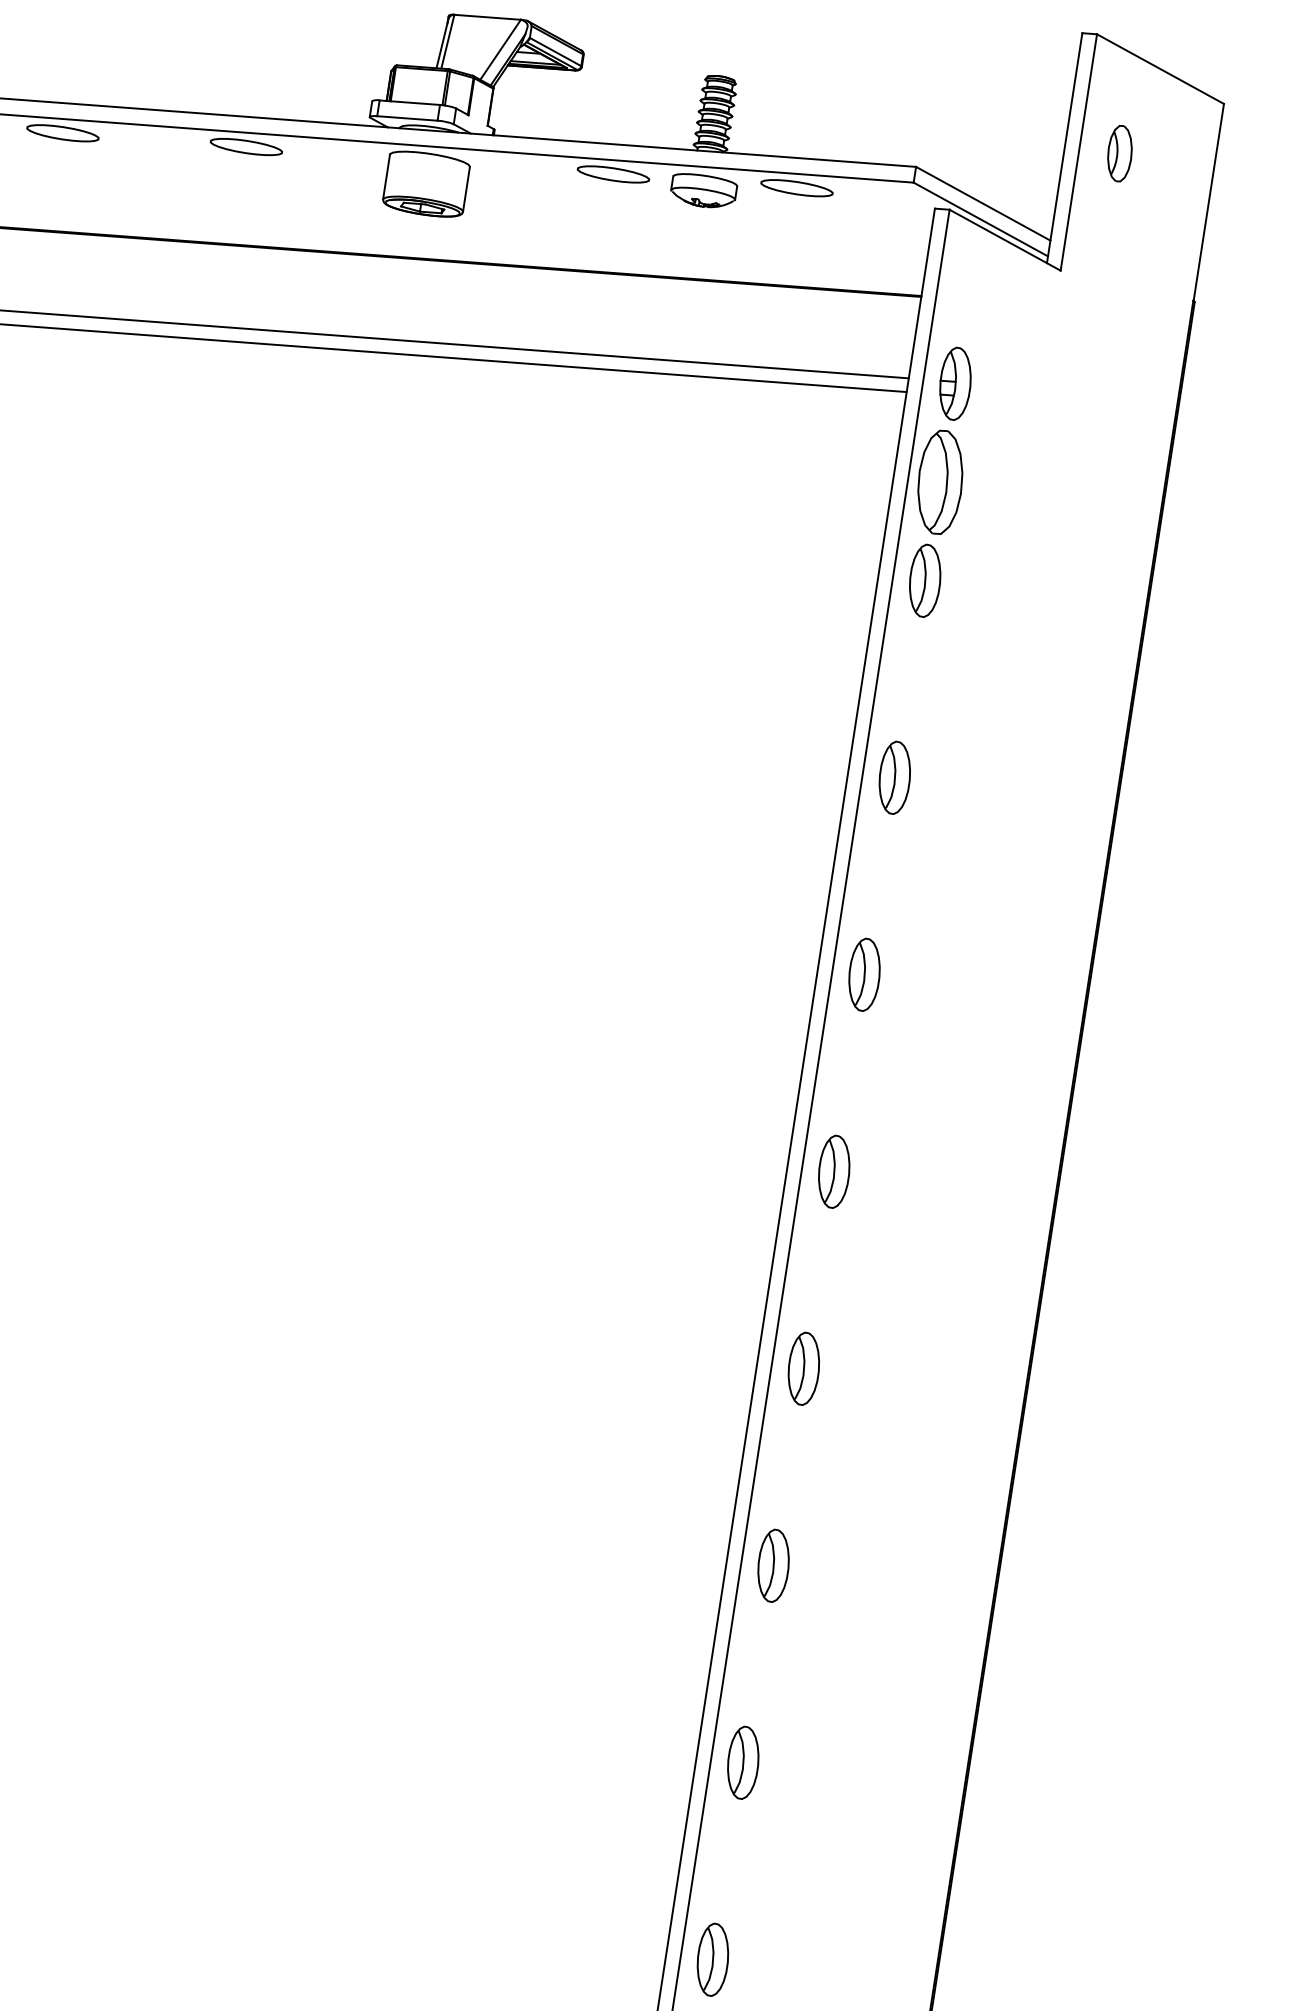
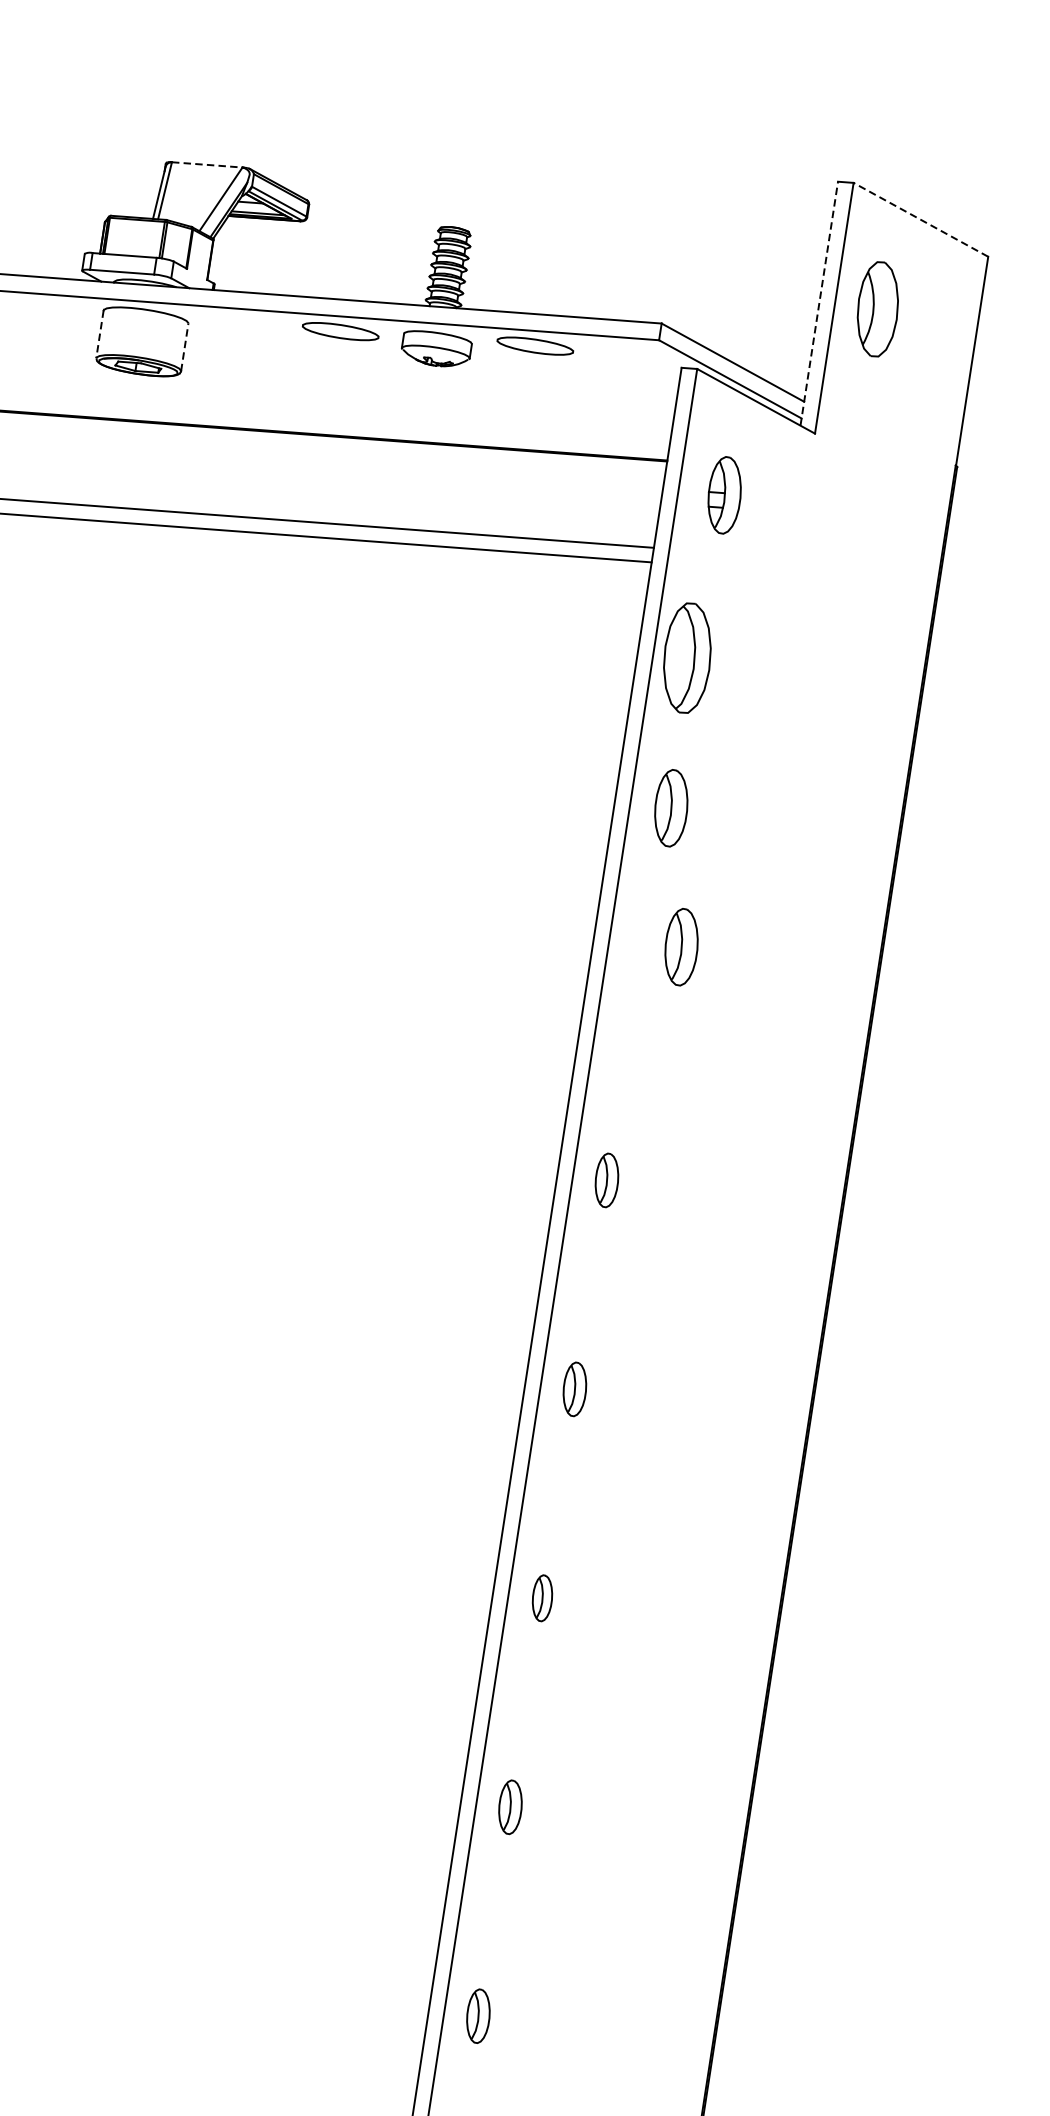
line: (488, 17) -> (208, 165), solid -> dashed
line: (1160, 68) -> (920, 219), solid -> dashed
line: (1064, 147) -> (819, 302), solid -> dashed
part: (1119, 153) -> (877, 309), size x1.6
line: (386, 177) -> (99, 334), solid -> dashed
line: (466, 189) -> (184, 347), solid -> dashed
part: (955, 383) -> (724, 494), moved
part: (925, 580) -> (671, 807), moved
part: (894, 777) -> (681, 946), moved
part: (864, 974) -> (606, 1180), size x0.7
part: (834, 1171) -> (575, 1389), size x0.7
part: (803, 1368) -> (542, 1598), size x0.6
part: (773, 1565) -> (510, 1807), size x0.7
part: (743, 1762) -> (478, 2016), size x0.7

